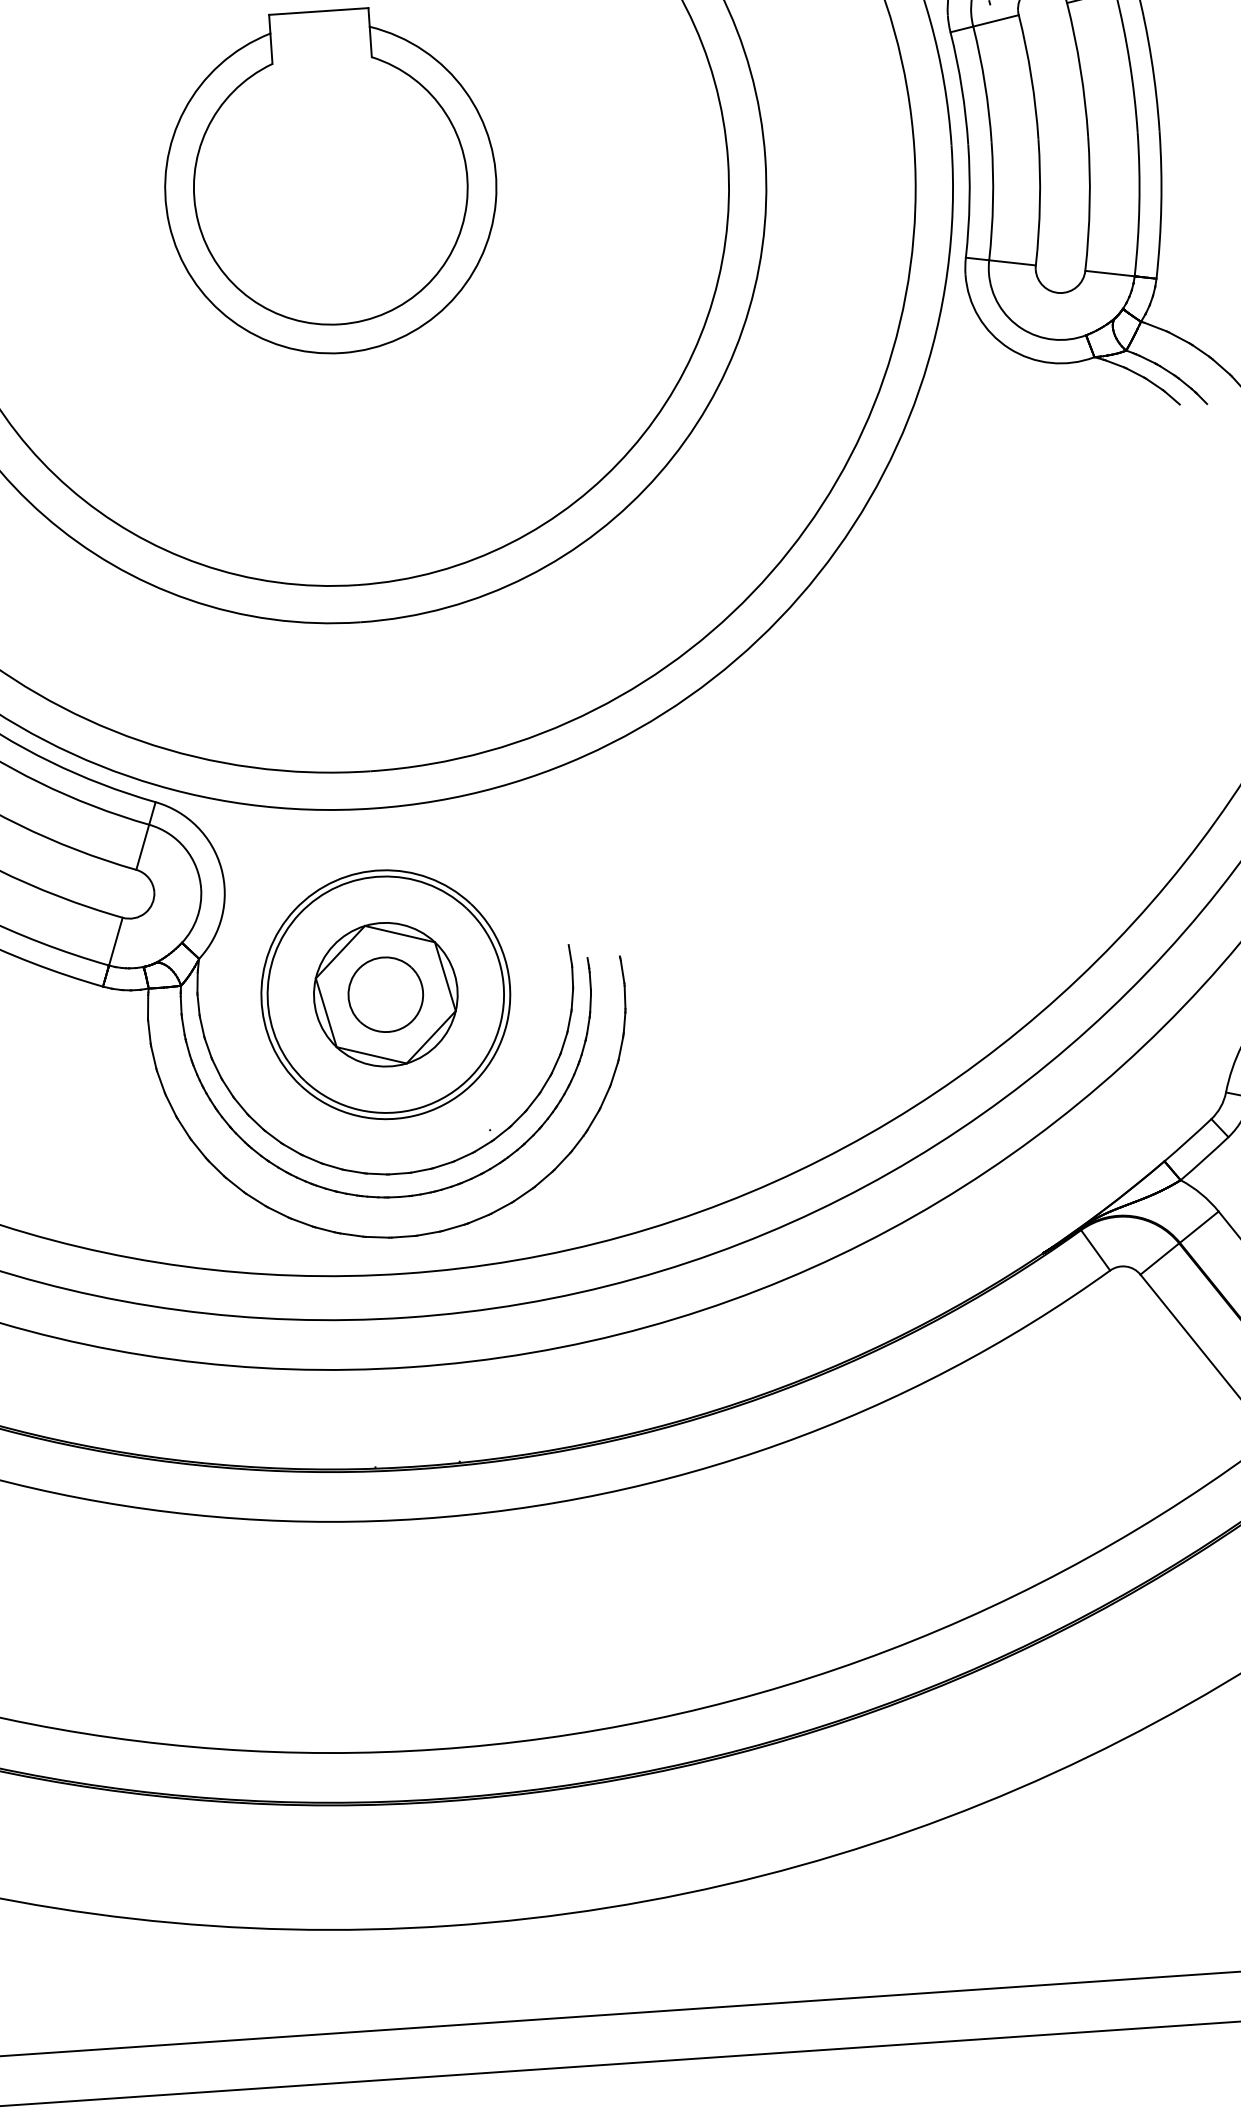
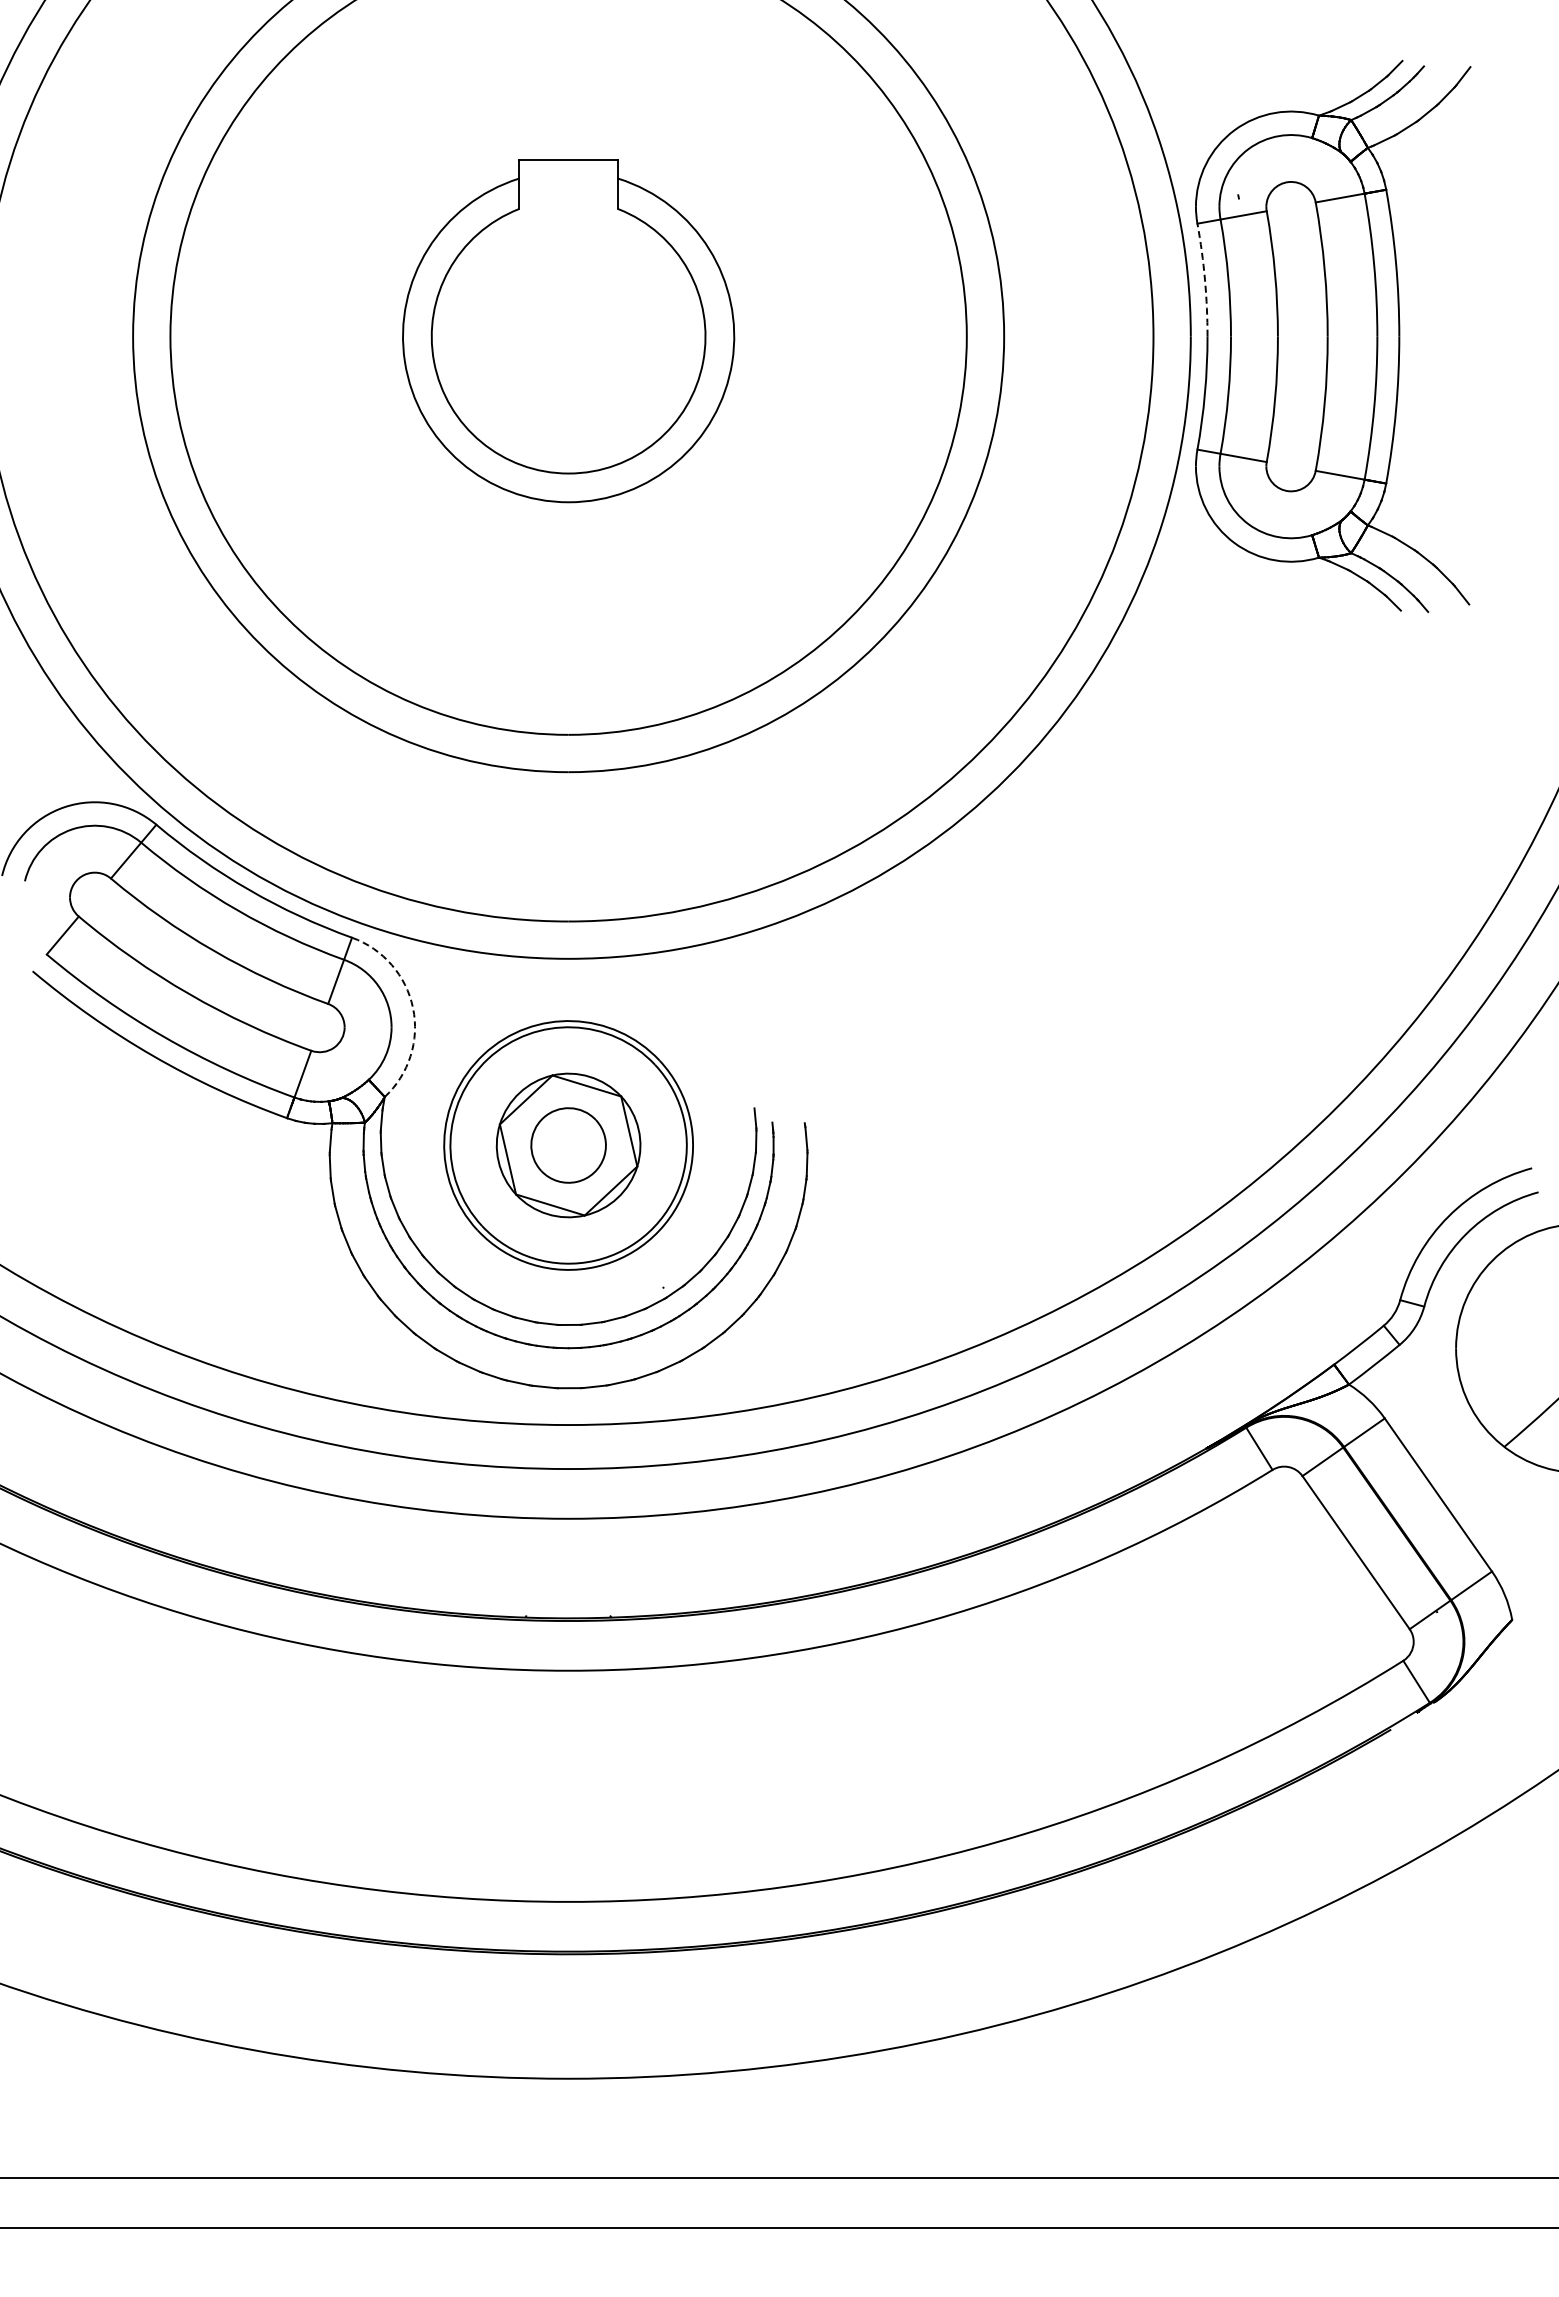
arc: (962, 87) -> (1205, 279), solid -> dashed
arc: (221, 868) -> (413, 1008), solid -> dashed

